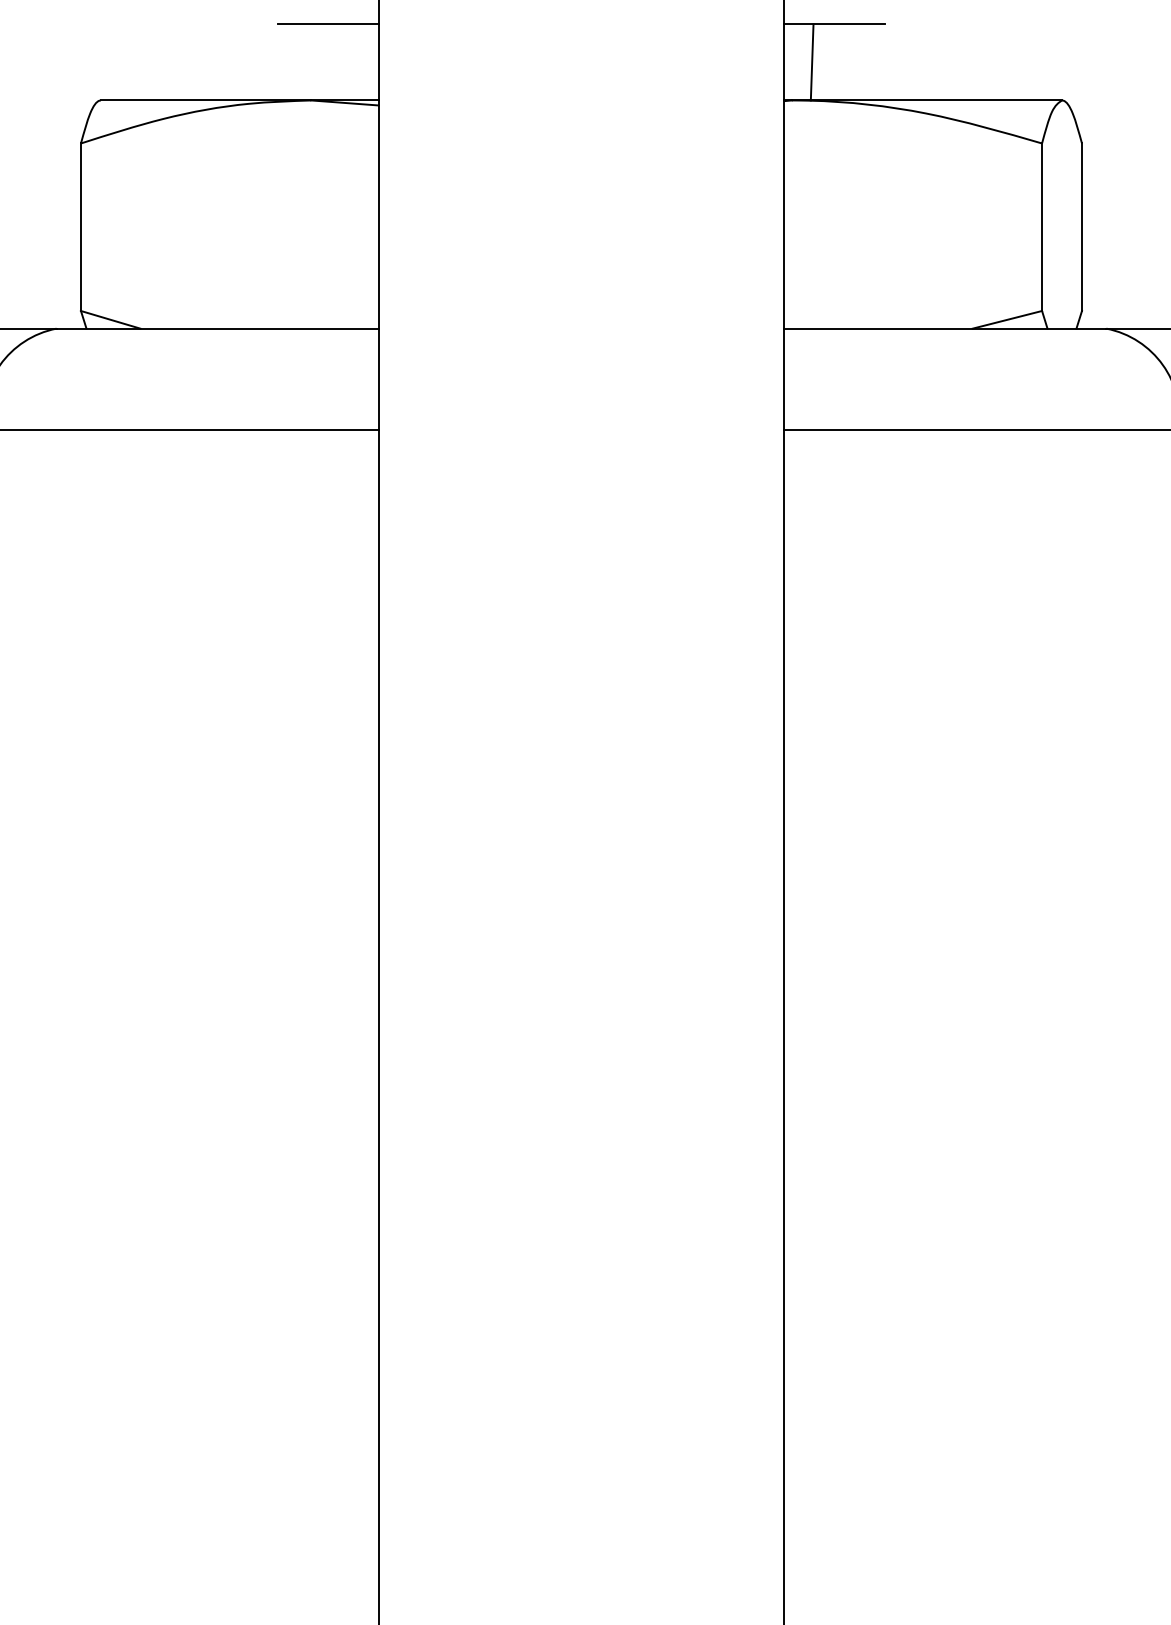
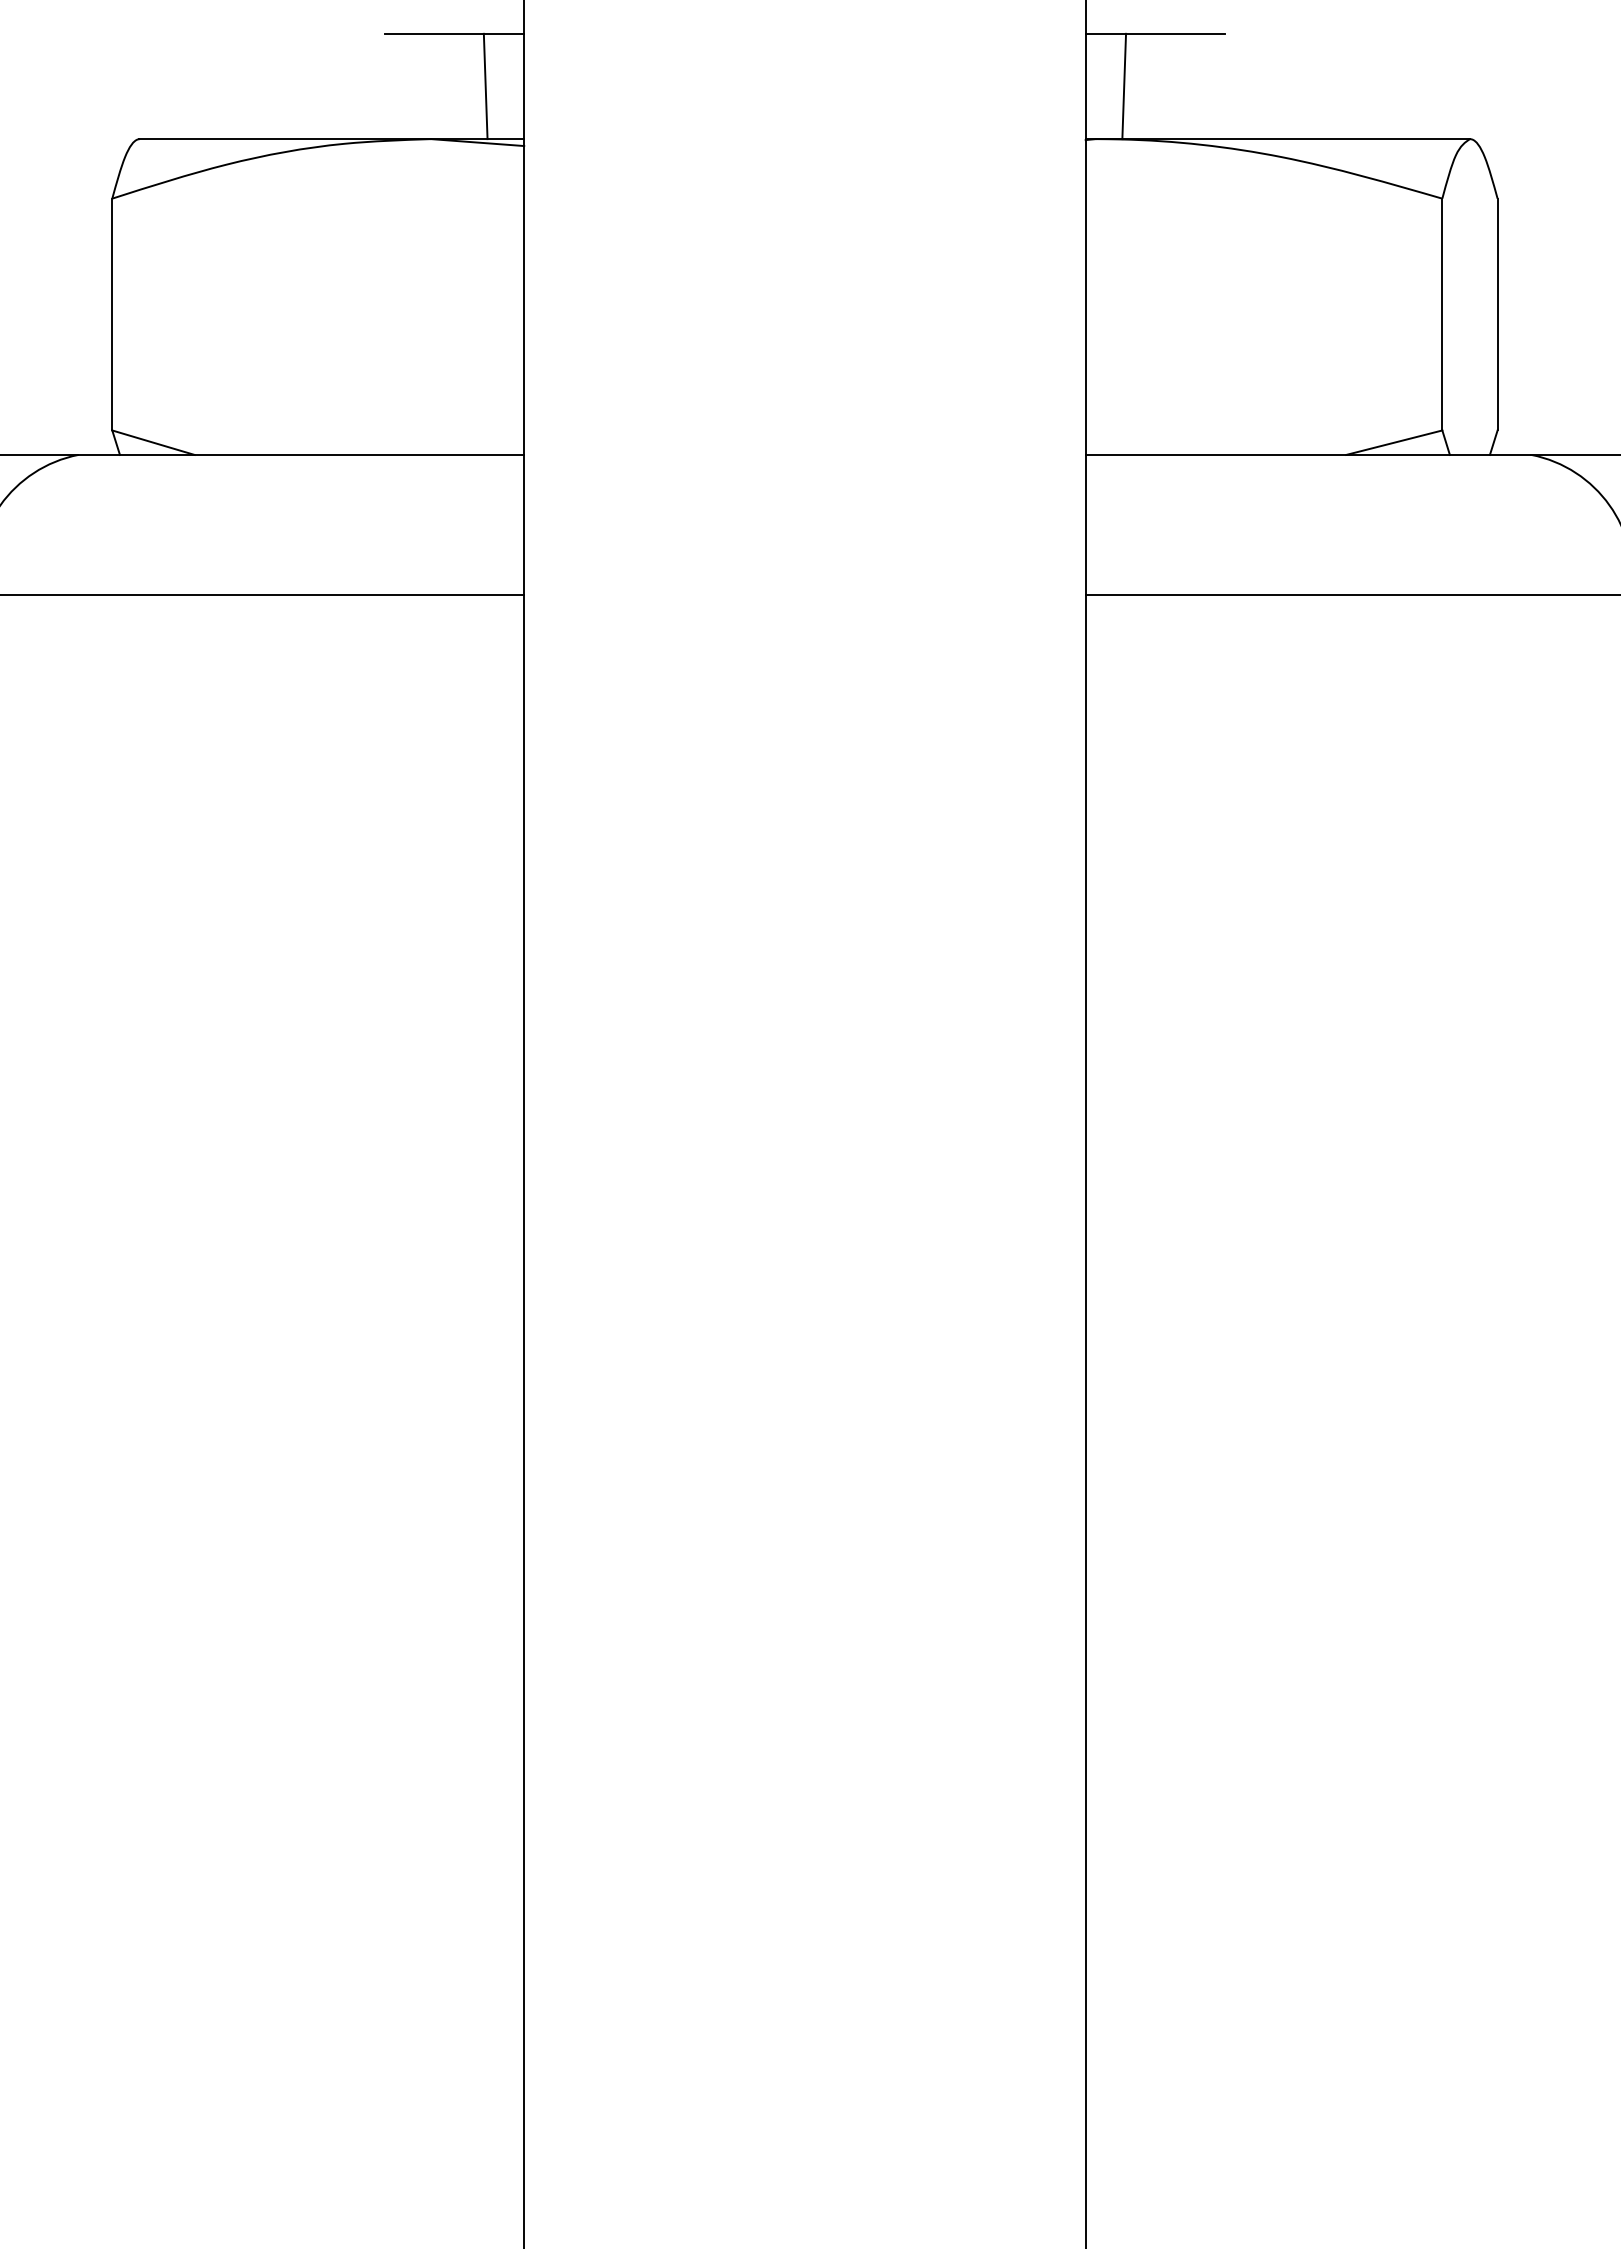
line: (350, 62) -> (485, 86), added

